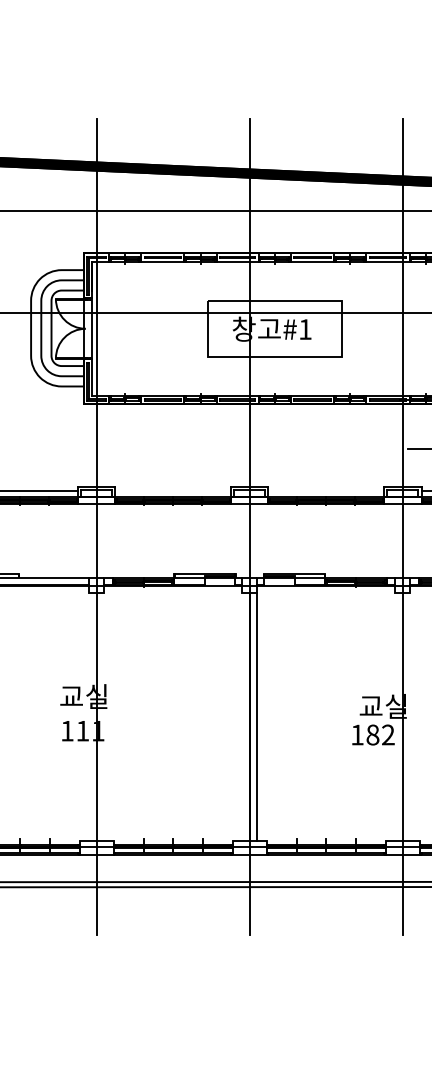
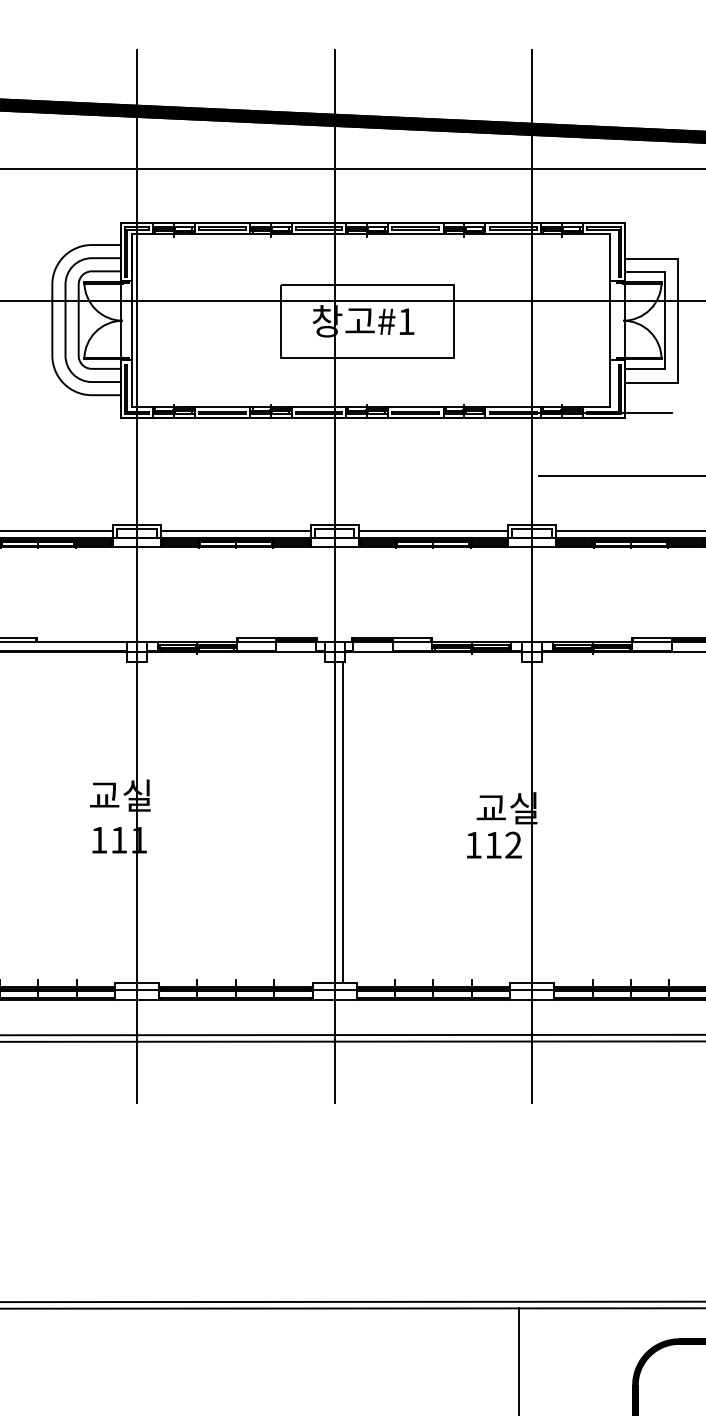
line: (172, 491) -> (235, 530), added
line: (326, 491) -> (433, 530), added
text: (372, 734) -> (493, 844), 182 -> 112

